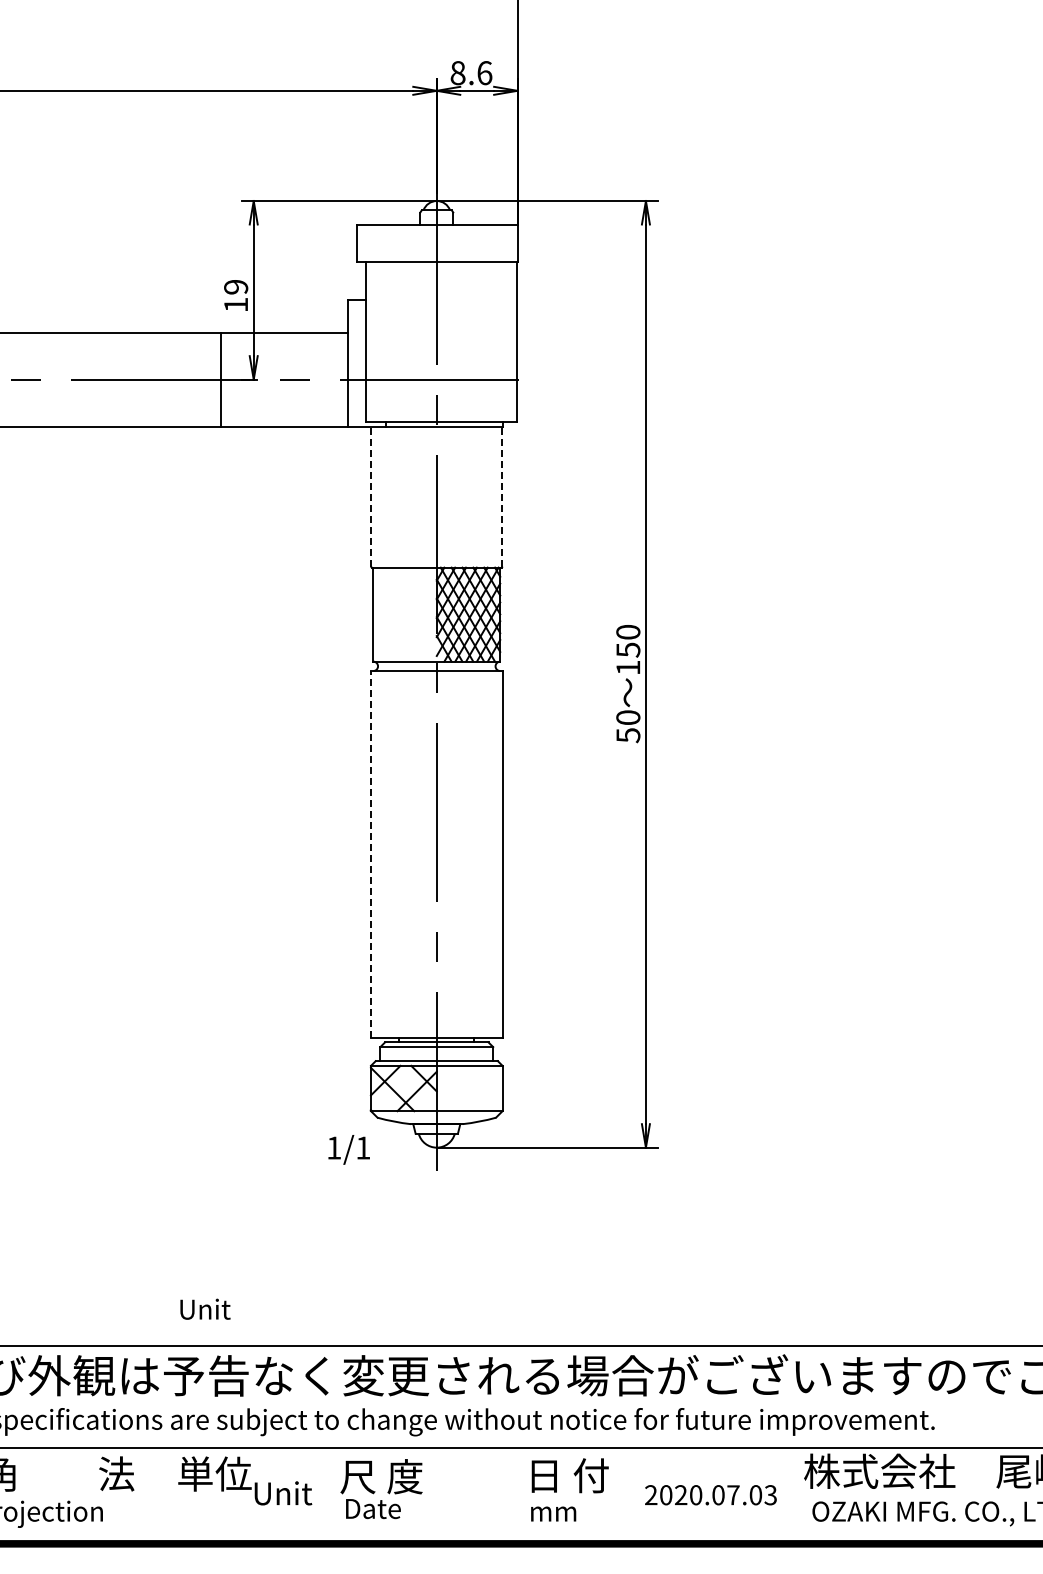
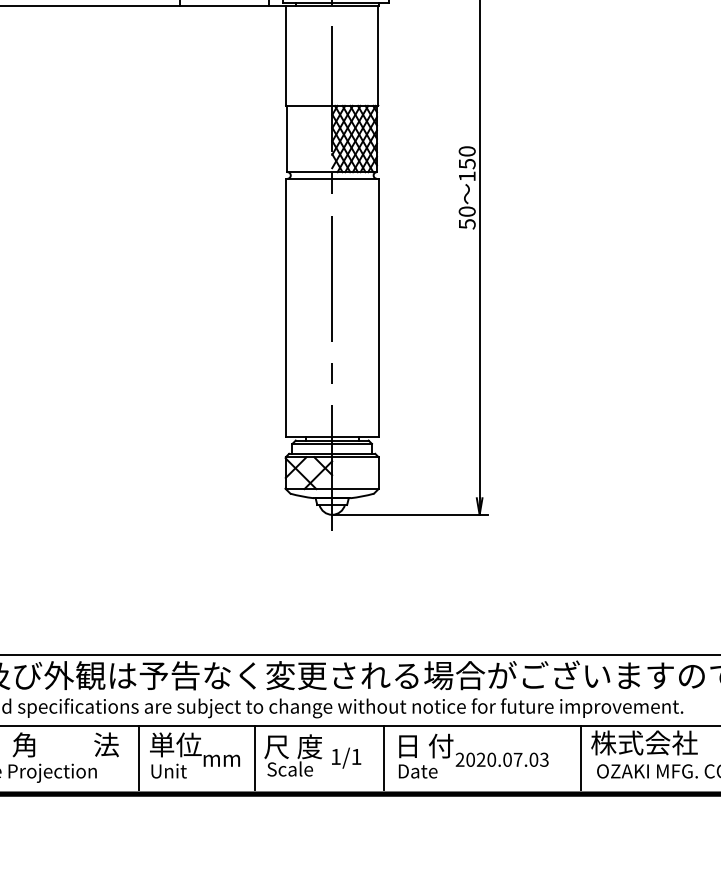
line: (371, 496) -> (286, 55), dashed -> solid
line: (502, 496) -> (378, 55), dashed -> solid
line: (370, 853) -> (285, 307), dashed -> solid
text: (348, 1149) -> (346, 757), moved
text: (205, 1308) -> (169, 770), moved
line: (162, 1492) -> (138, 757), added
line: (326, 1492) -> (254, 757), added
line: (510, 1492) -> (384, 757), added
line: (789, 1492) -> (580, 757), added
text: (283, 1493) -> (224, 758), Unit -> mm
text: (710, 1495) -> (501, 760), moved
text: (376, 1508) -> (289, 769), Date -> Scale
text: (558, 1511) -> (418, 771), mm -> Date

